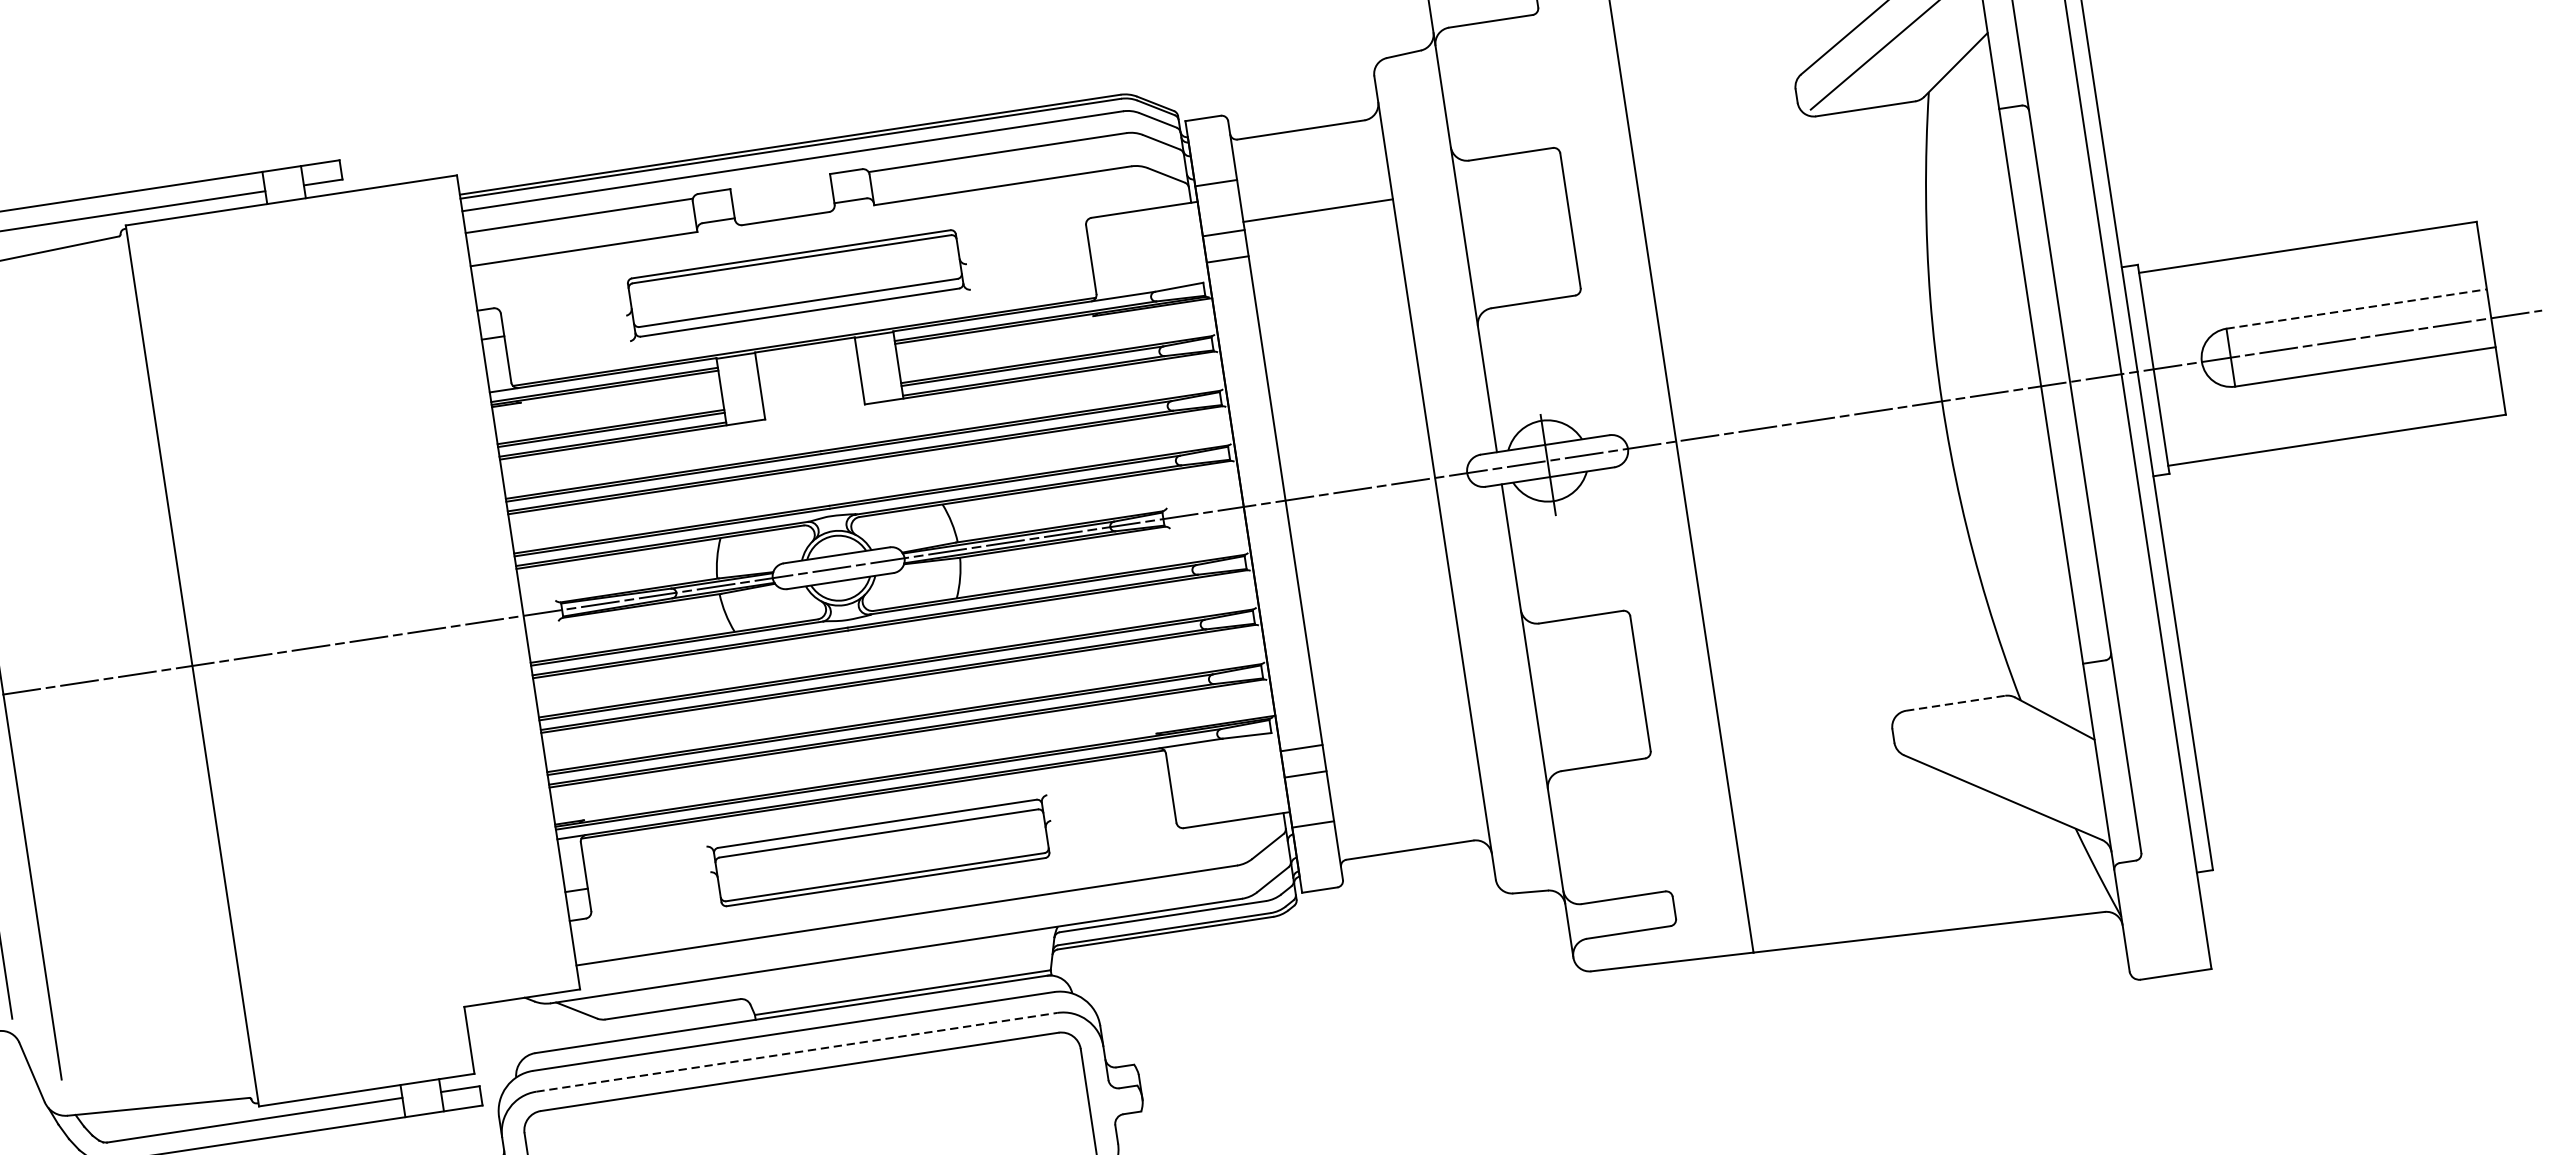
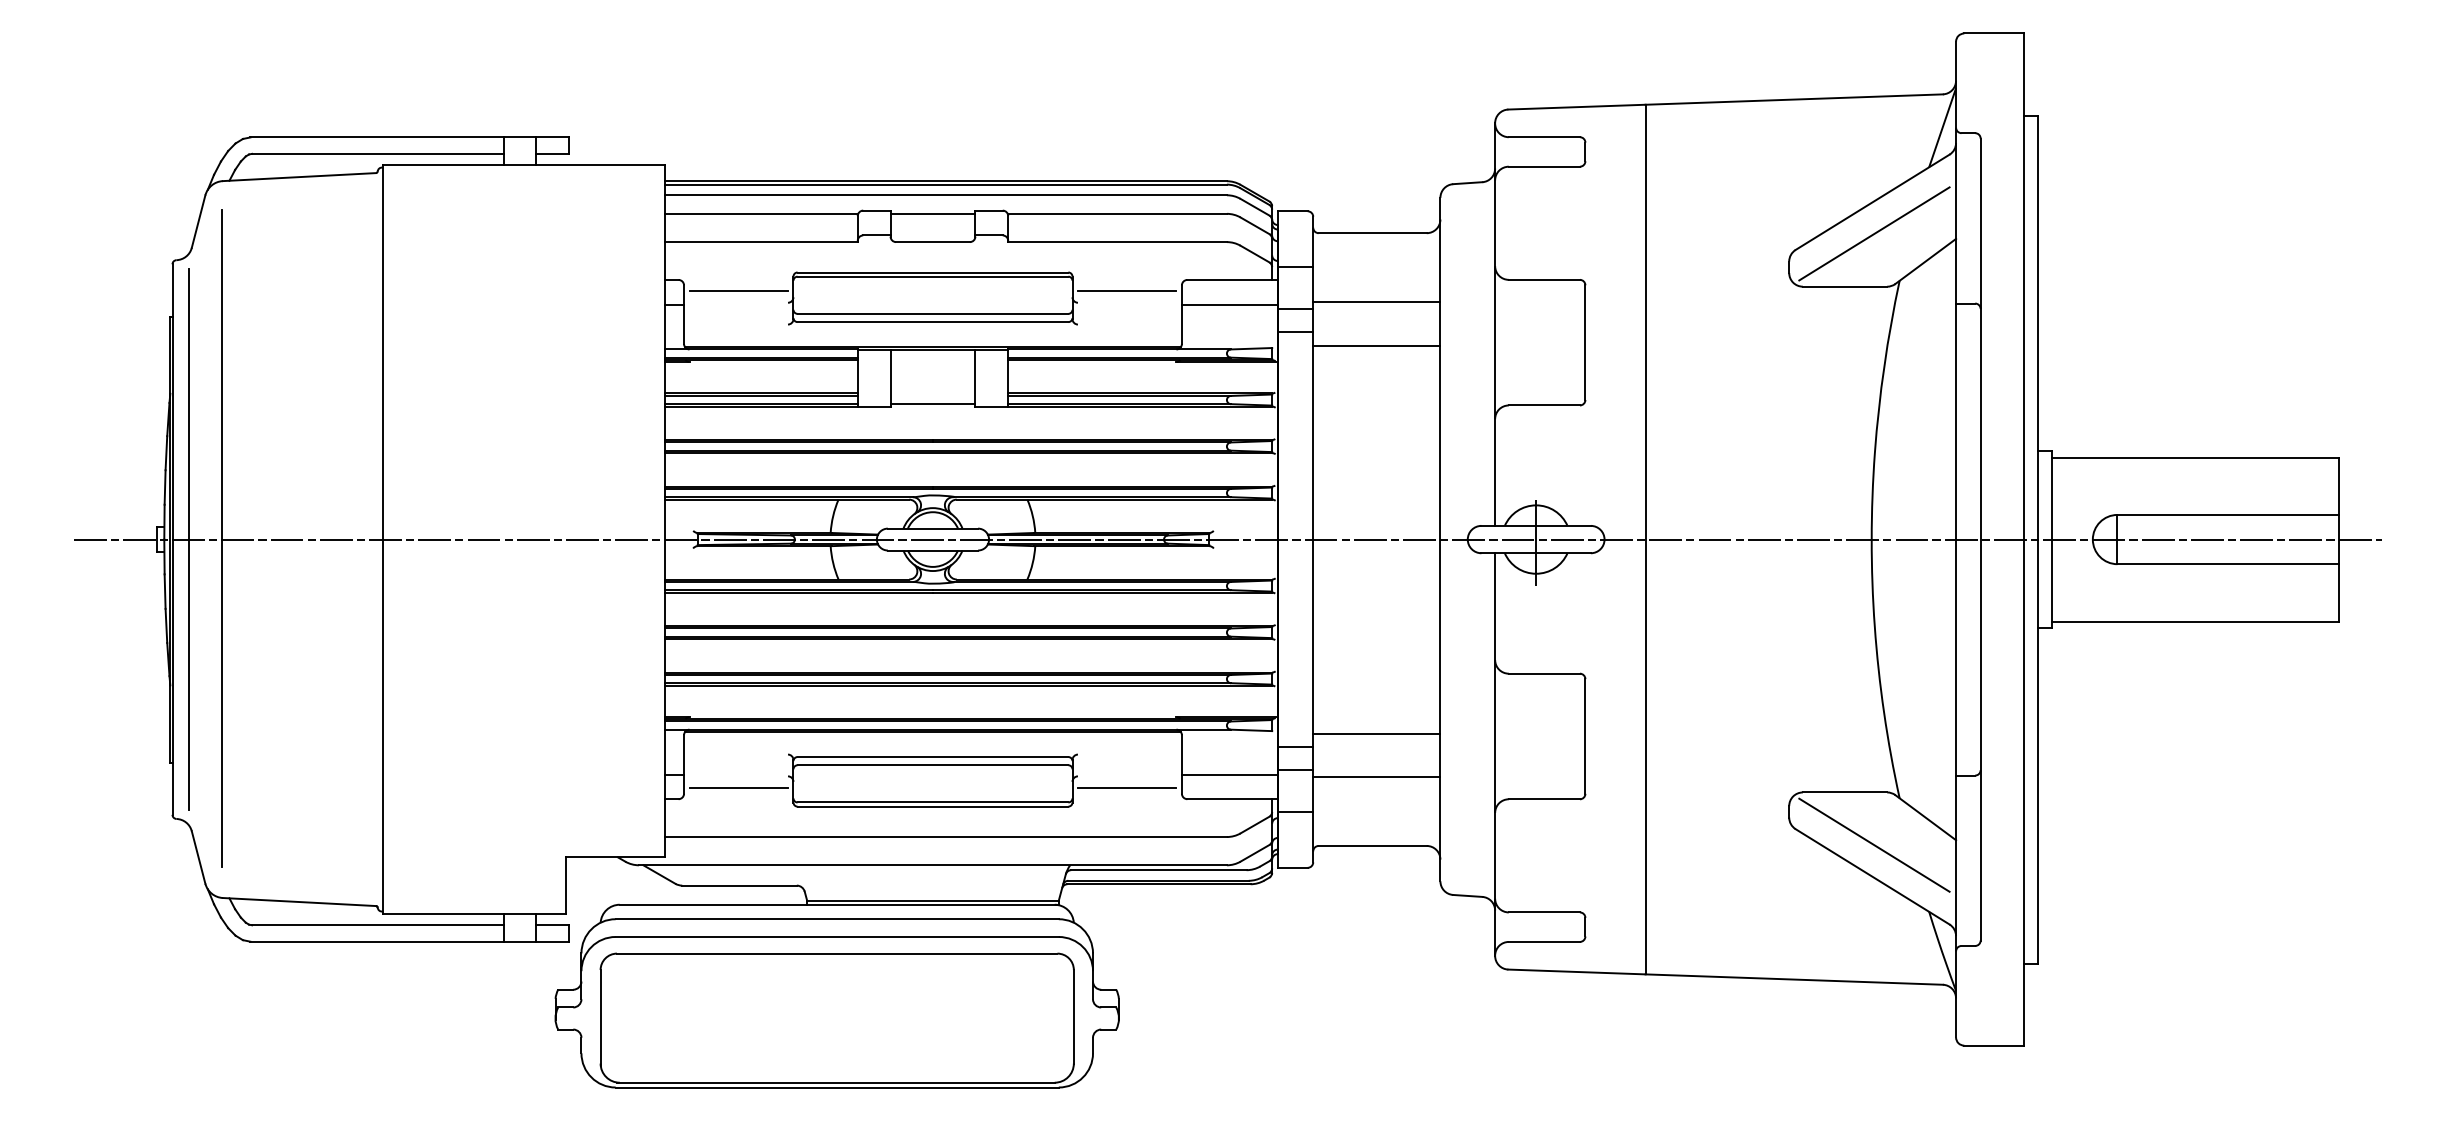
line: (780, 185) -> (932, 213), added
line: (1145, 239) -> (1229, 304), added
line: (1022, 242) -> (1126, 291), added
line: (1325, 261) -> (1376, 345), added
line: (2356, 308) -> (2228, 514), dashed -> solid
line: (566, 311) -> (738, 291), added
line: (814, 409) -> (932, 404), added
line: (1956, 703) -> (1845, 792), dashed -> solid
line: (1394, 717) -> (1376, 733), added
line: (1999, 759) -> (1874, 844), added
line: (1402, 767) -> (1376, 776), added
line: (1228, 791) -> (1229, 774), added
line: (1110, 826) -> (1126, 788), added
line: (654, 895) -> (738, 788), added
line: (797, 1051) -> (837, 936), dashed -> solid

